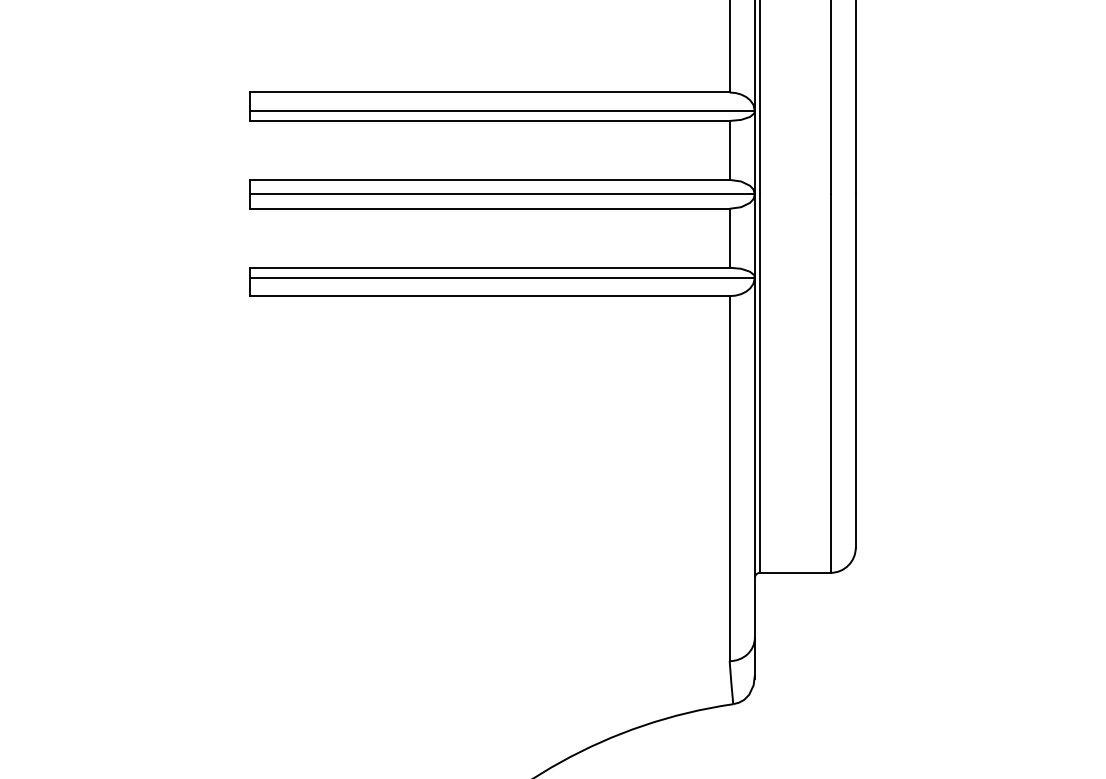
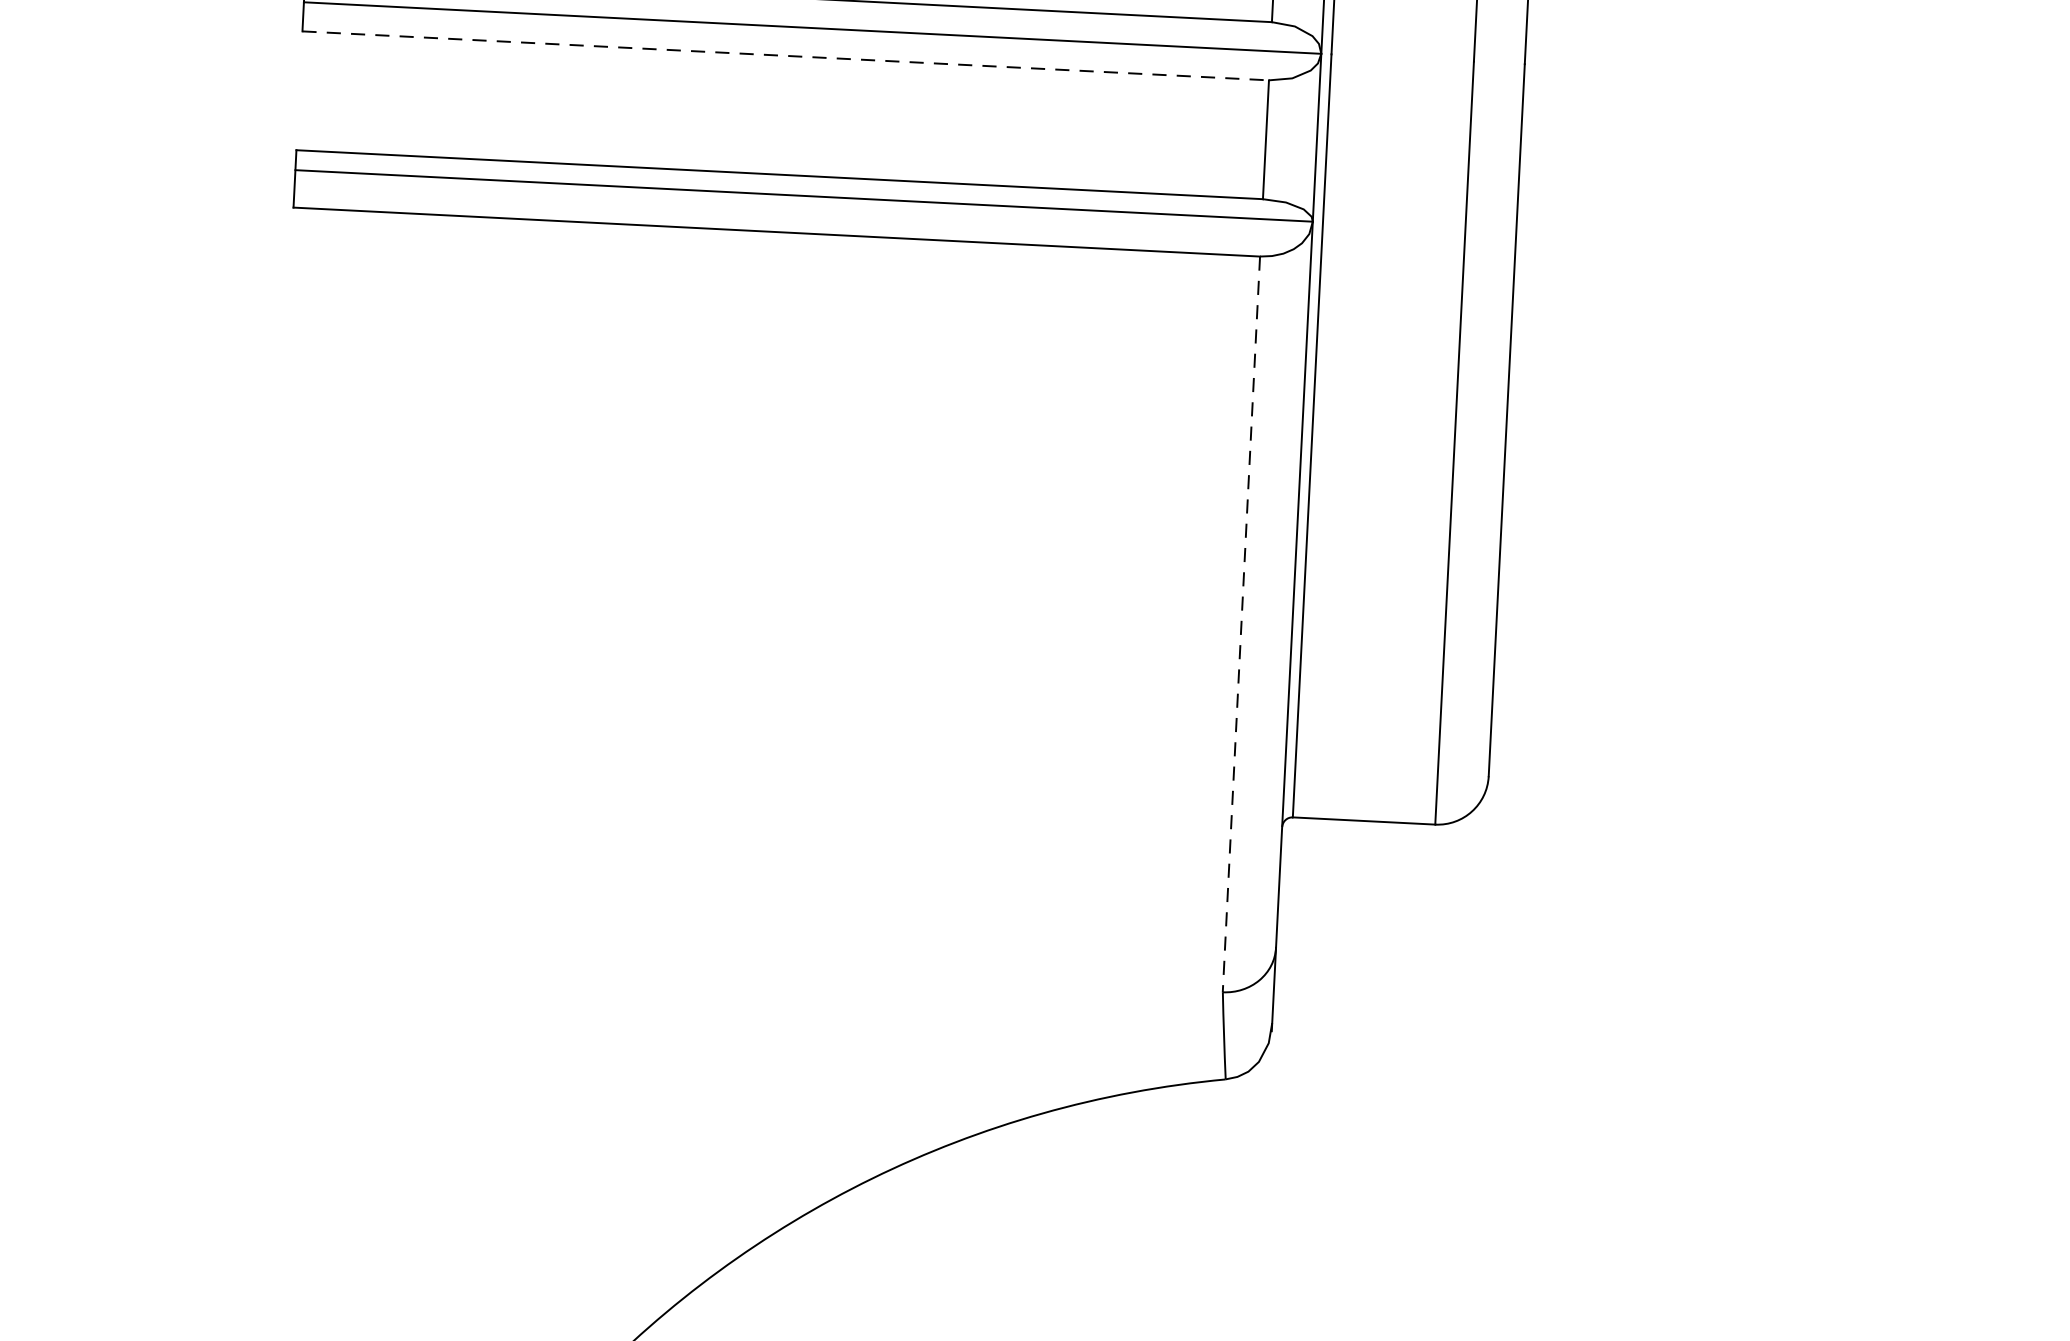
line: (489, 208) -> (784, 55), solid -> dashed
line: (729, 478) -> (1241, 624), solid -> dashed

